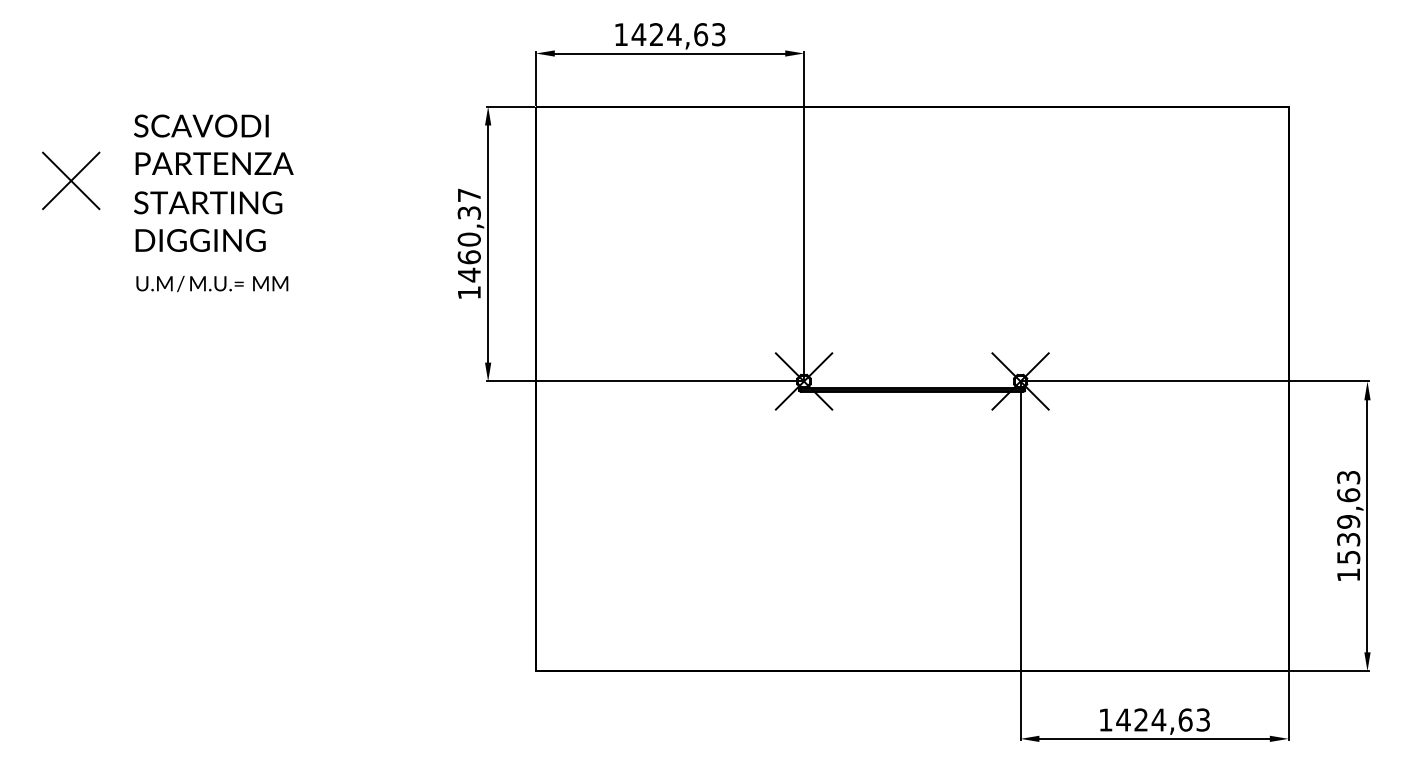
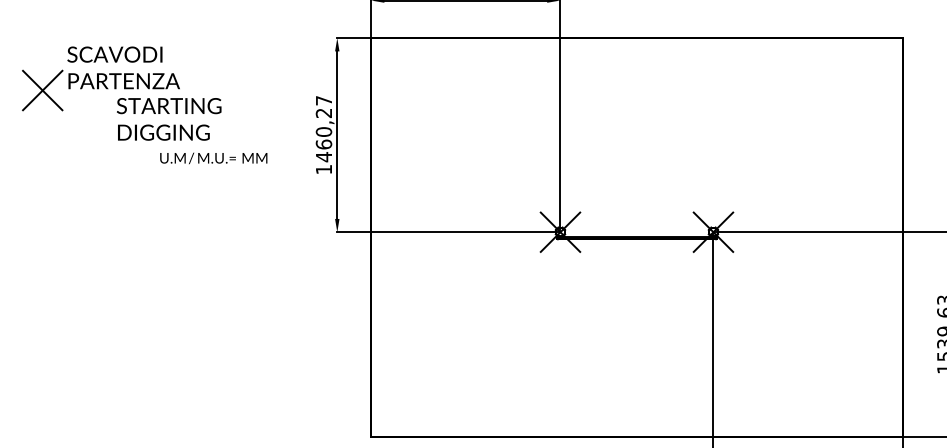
text: (213, 144) -> (123, 67), moved
text: (469, 212) -> (324, 112), 1460,37 -> 1460,27
text: (208, 221) -> (169, 119), moved
text: (212, 283) -> (213, 158), moved

